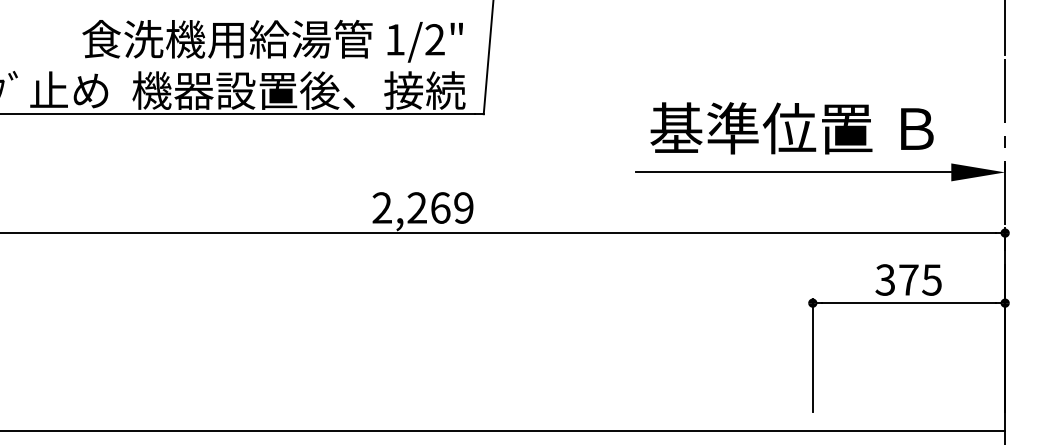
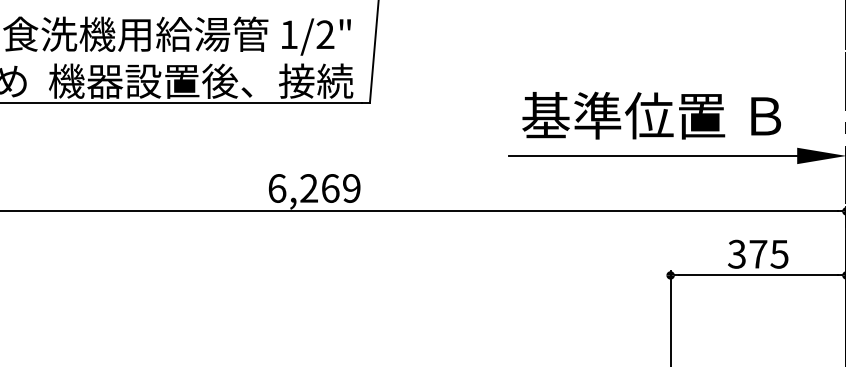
text: (382, 207) -> (277, 188), 2,269 -> 6,269

